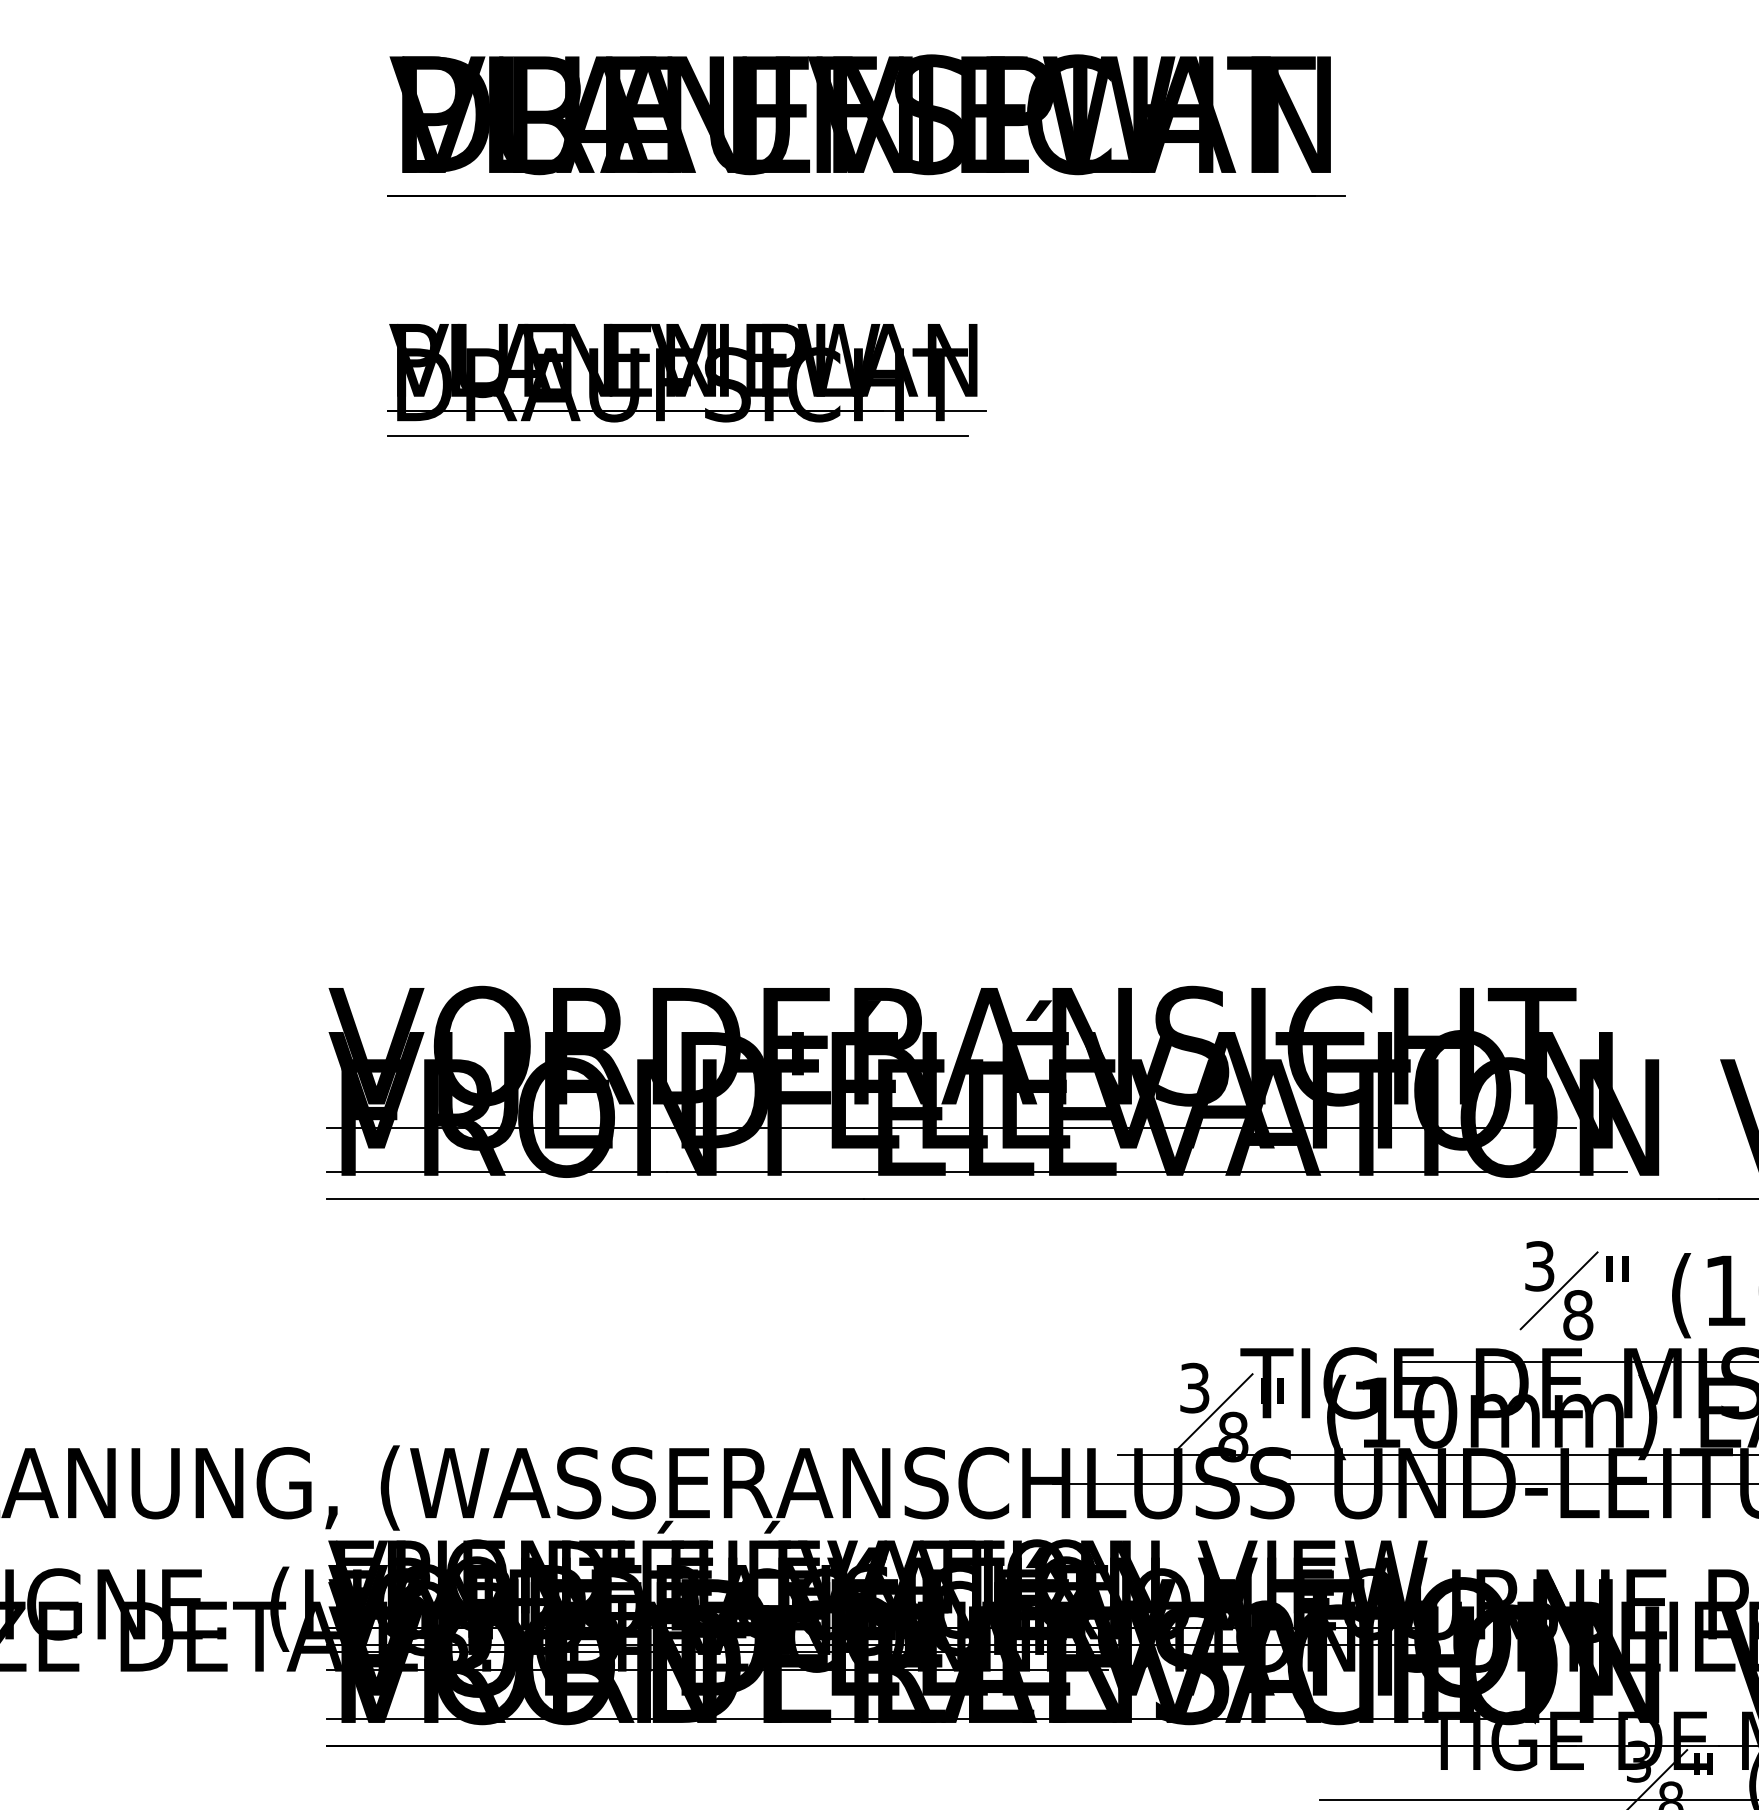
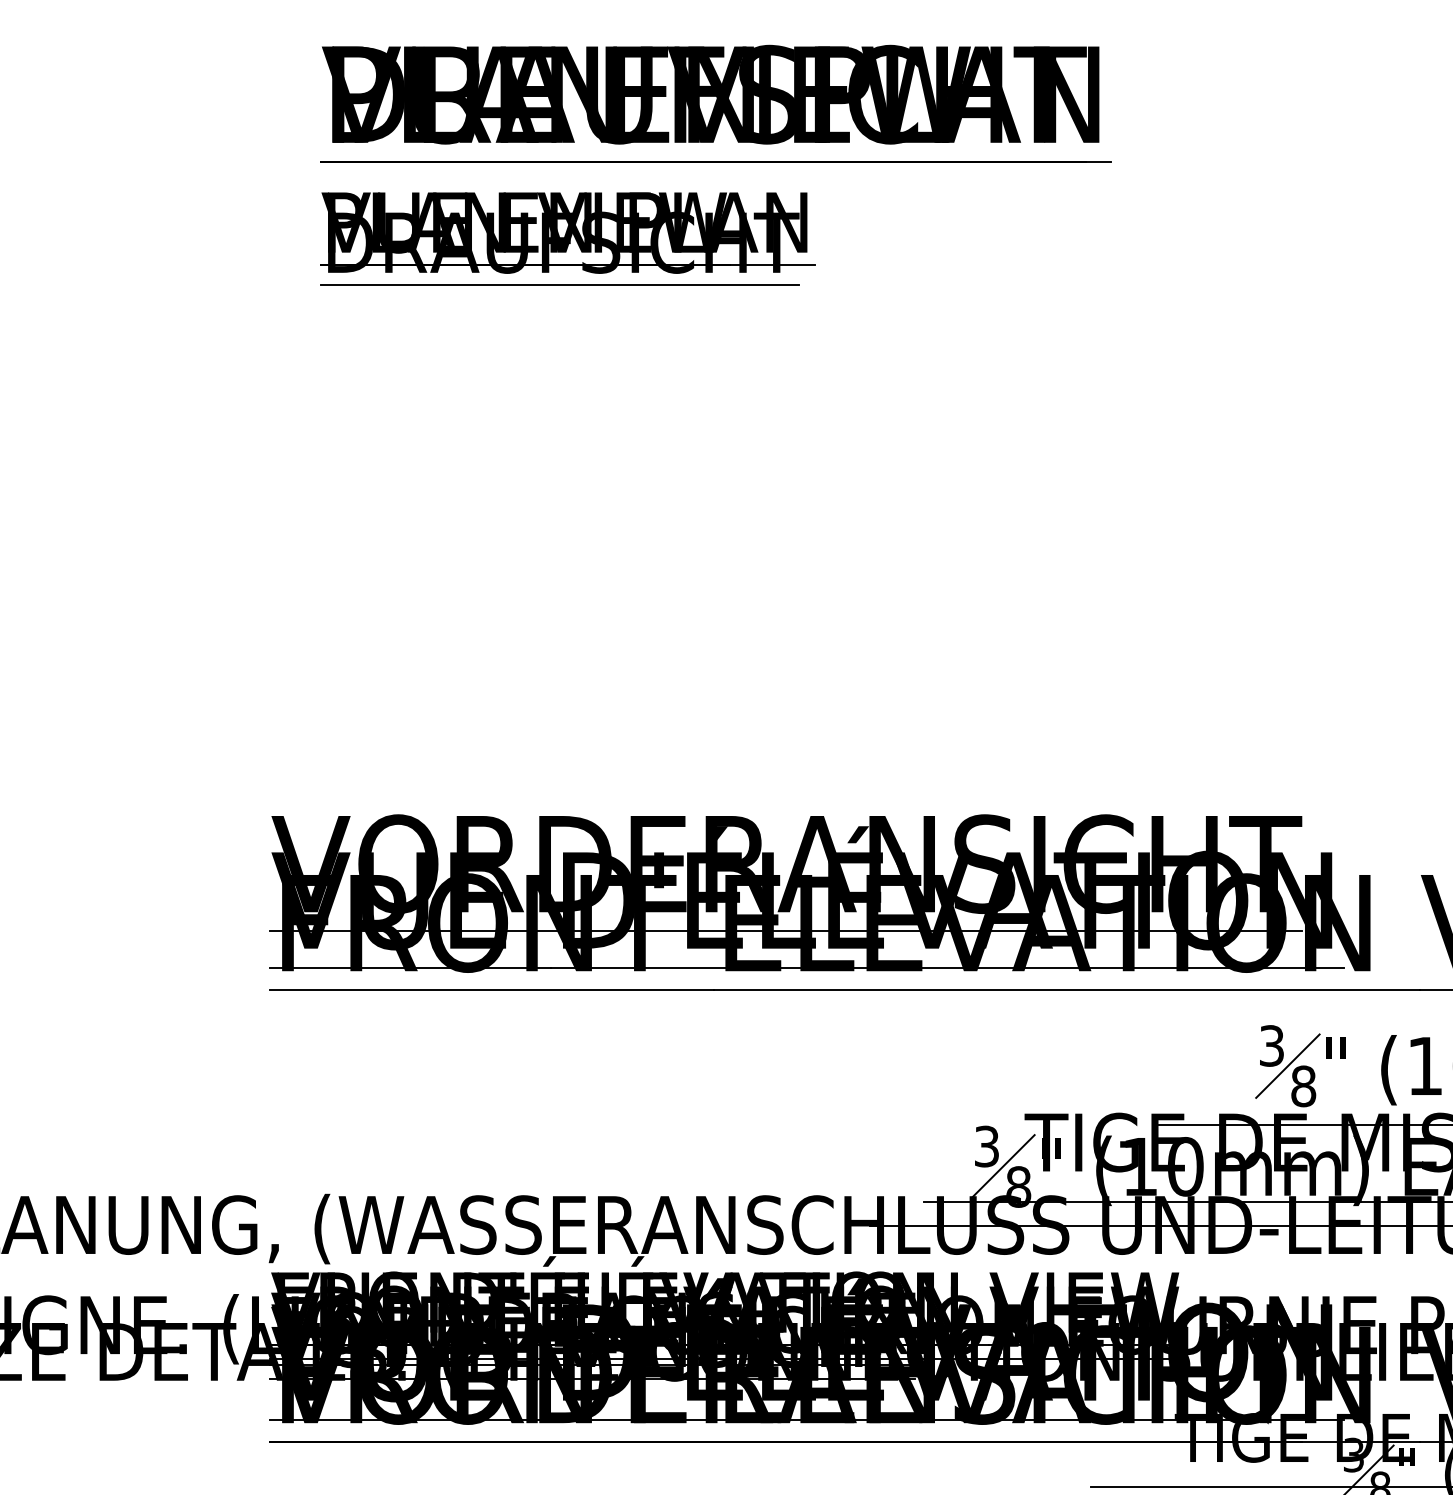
part: (687, 379) -> (567, 238), moved

